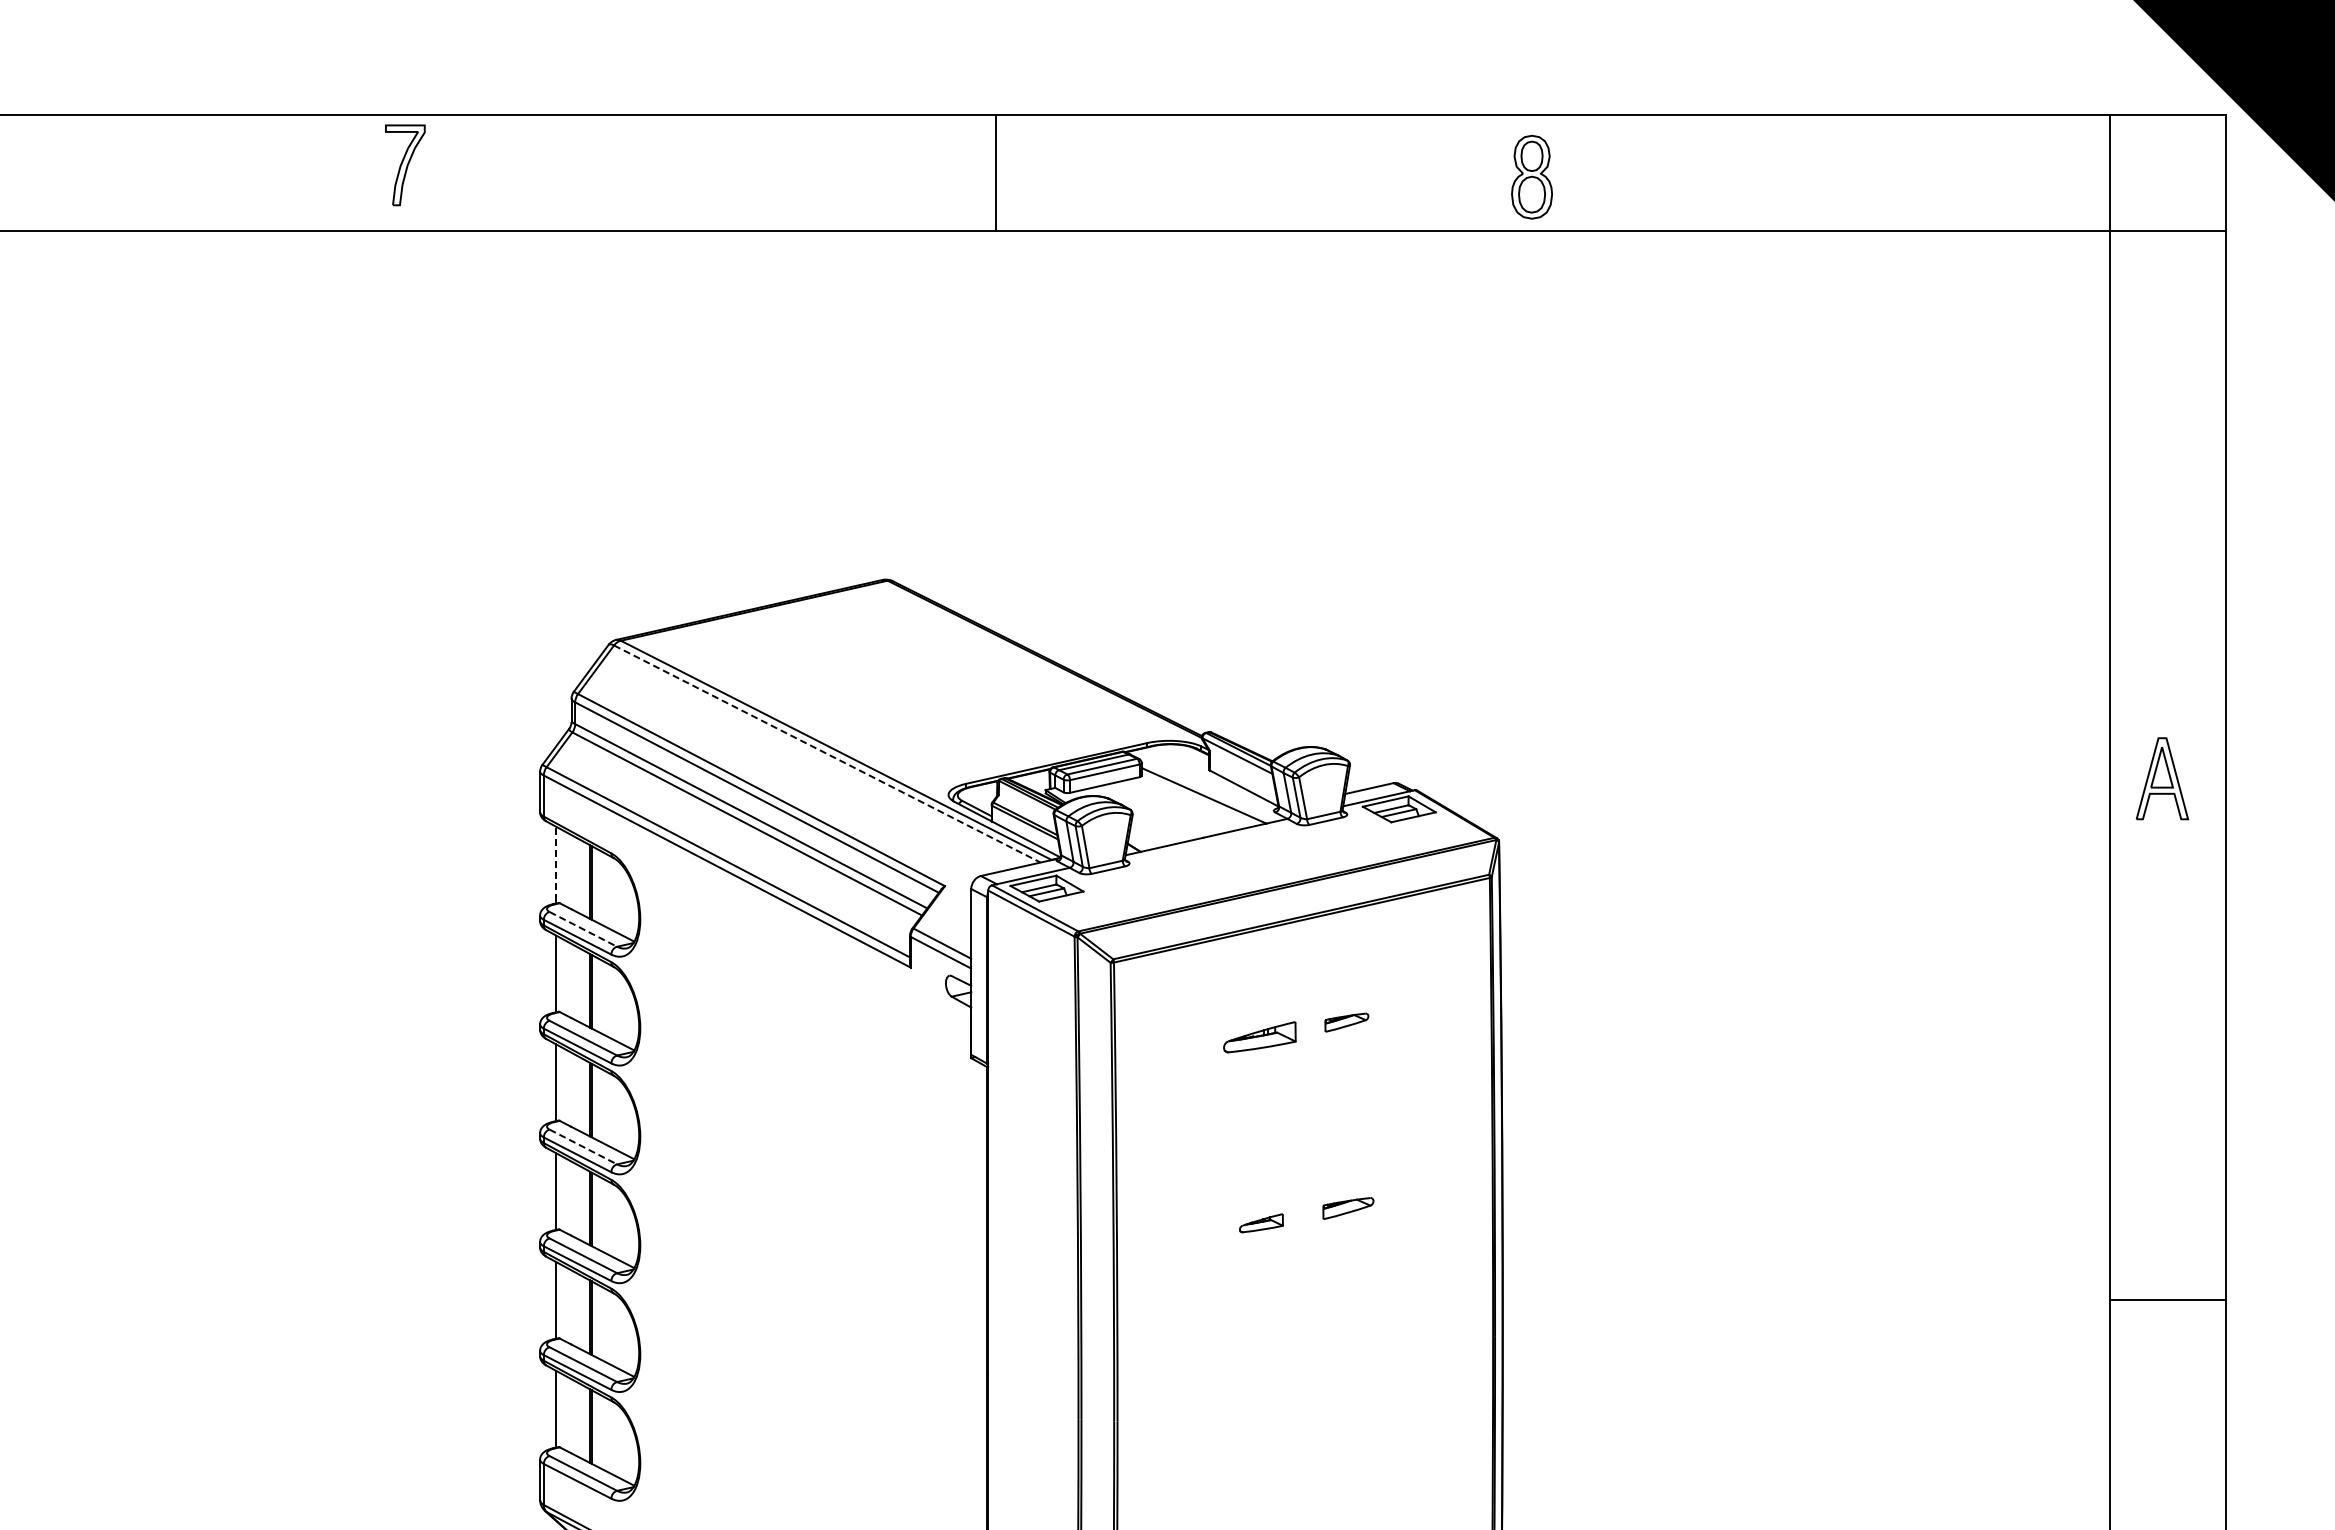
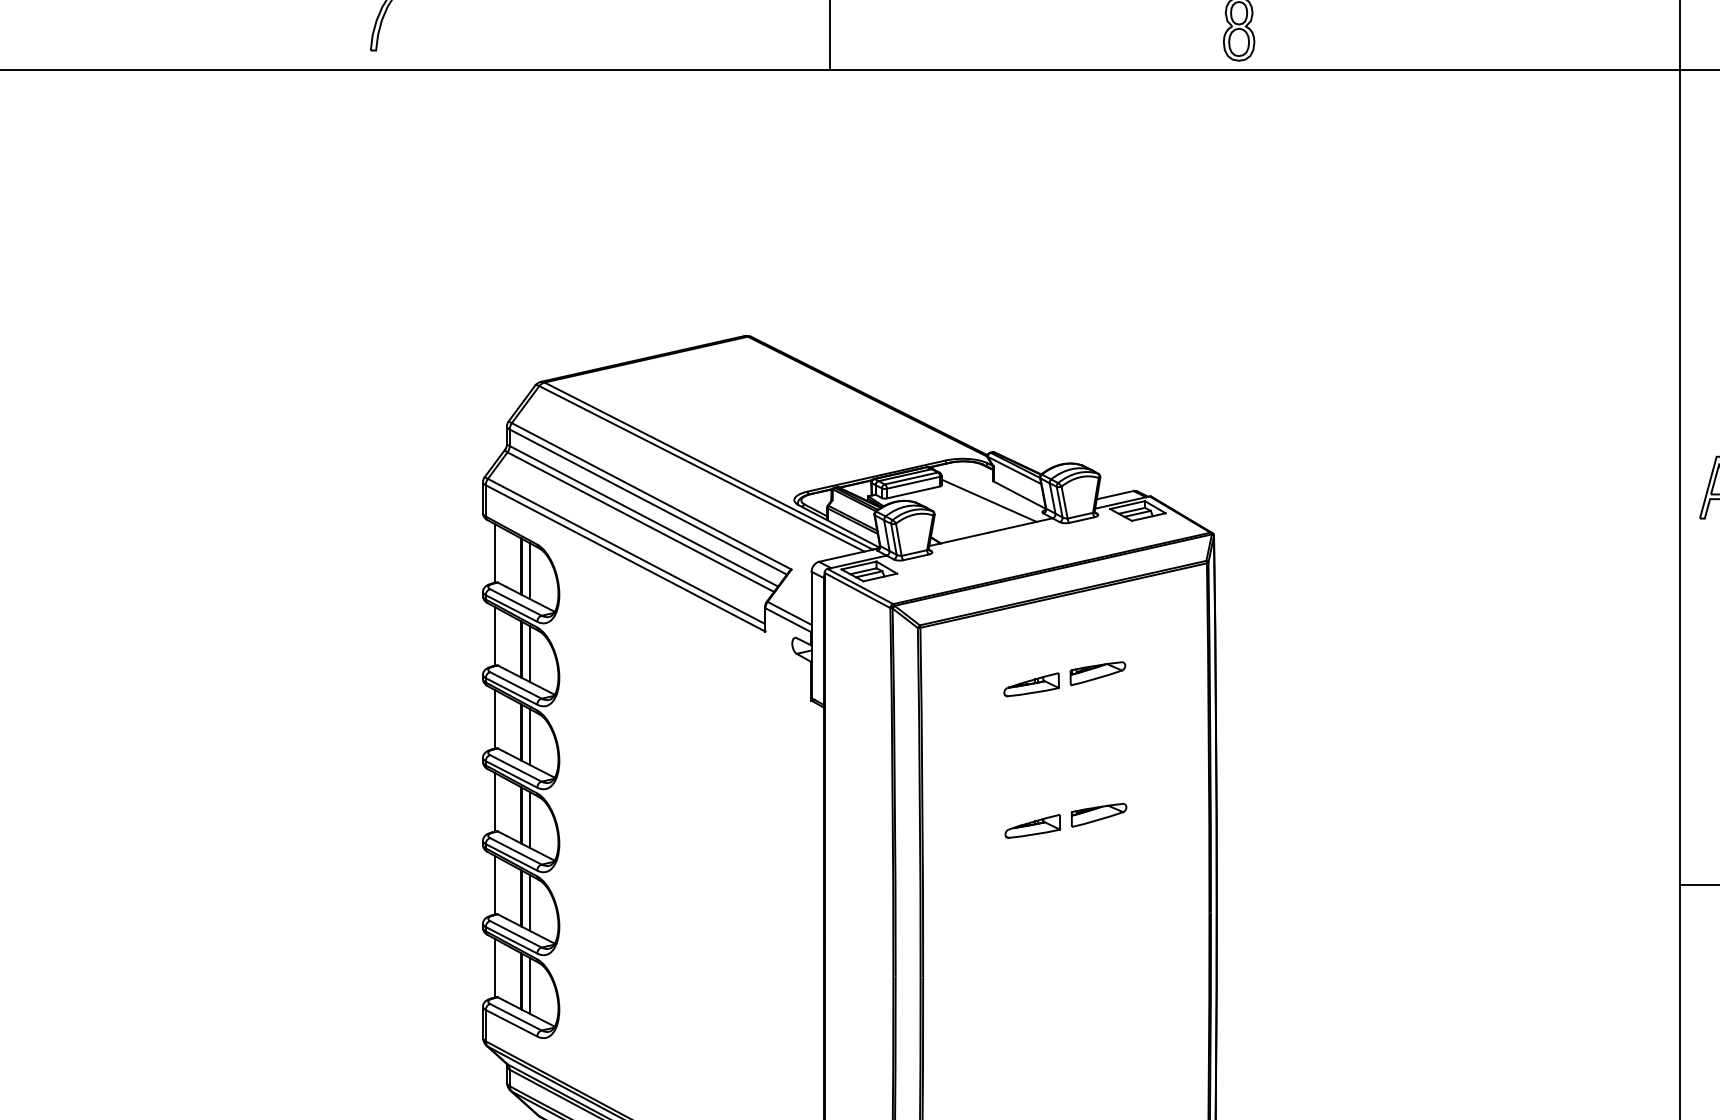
line: (827, 754) -> (702, 469), dashed -> solid
line: (556, 863) -> (495, 552), dashed -> solid
line: (601, 887) -> (529, 570), added
line: (583, 929) -> (516, 602), dashed -> solid
line: (601, 996) -> (529, 653), added
part: (1346, 1022) -> (1097, 673), size x1.67
line: (601, 1105) -> (529, 736), added
line: (583, 1147) -> (516, 768), dashed -> solid
part: (1348, 1208) -> (1099, 815), size x1.43
line: (601, 1214) -> (529, 819), added
part: (1261, 1223) -> (1032, 826), size x1.67
line: (601, 1323) -> (529, 902), added
line: (601, 1431) -> (529, 985), added

